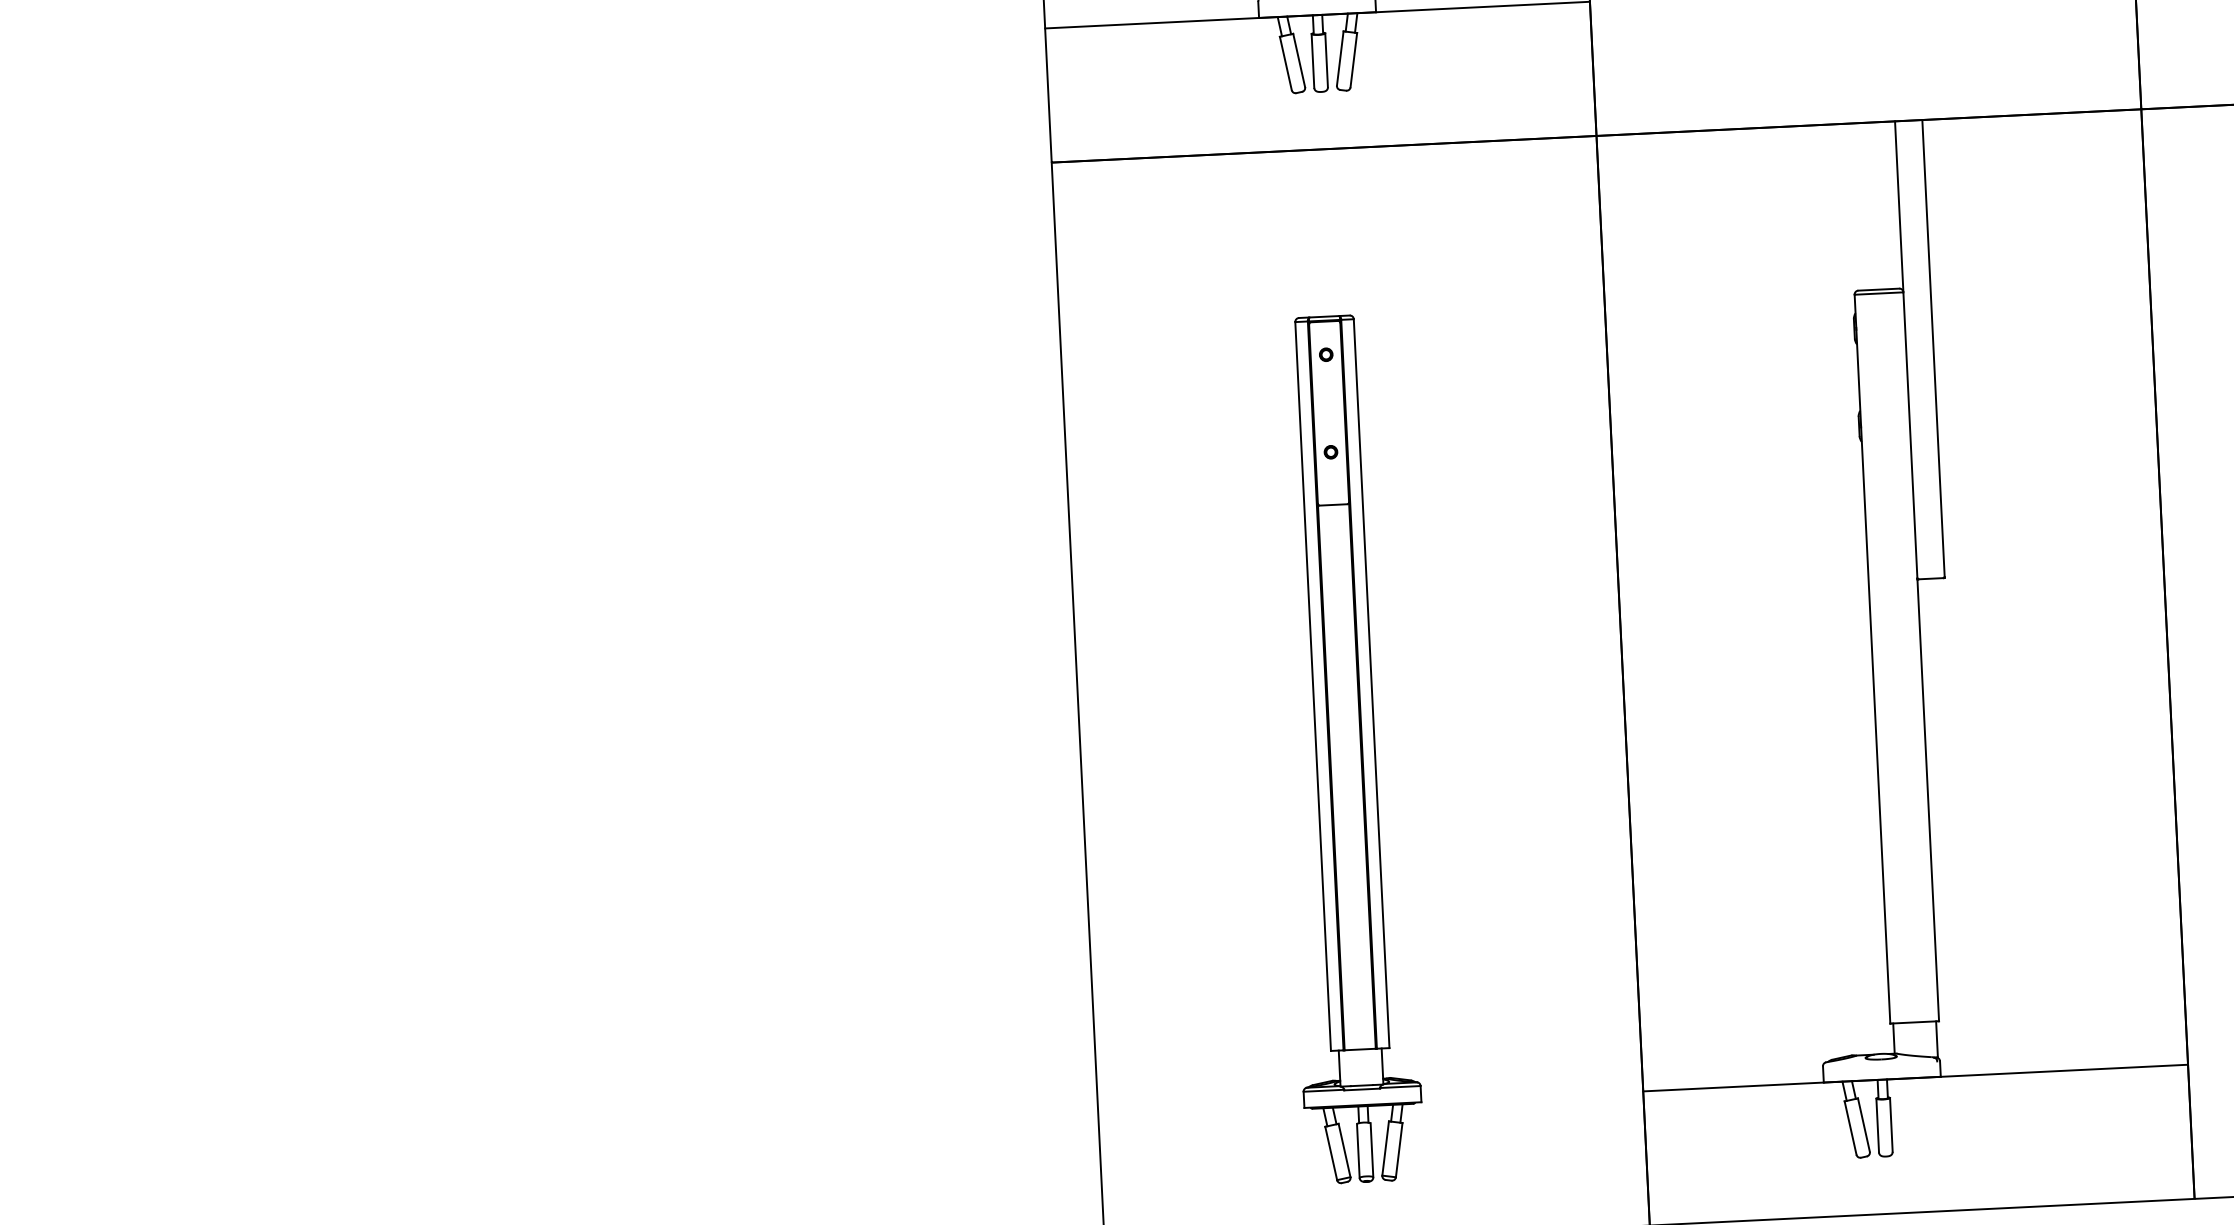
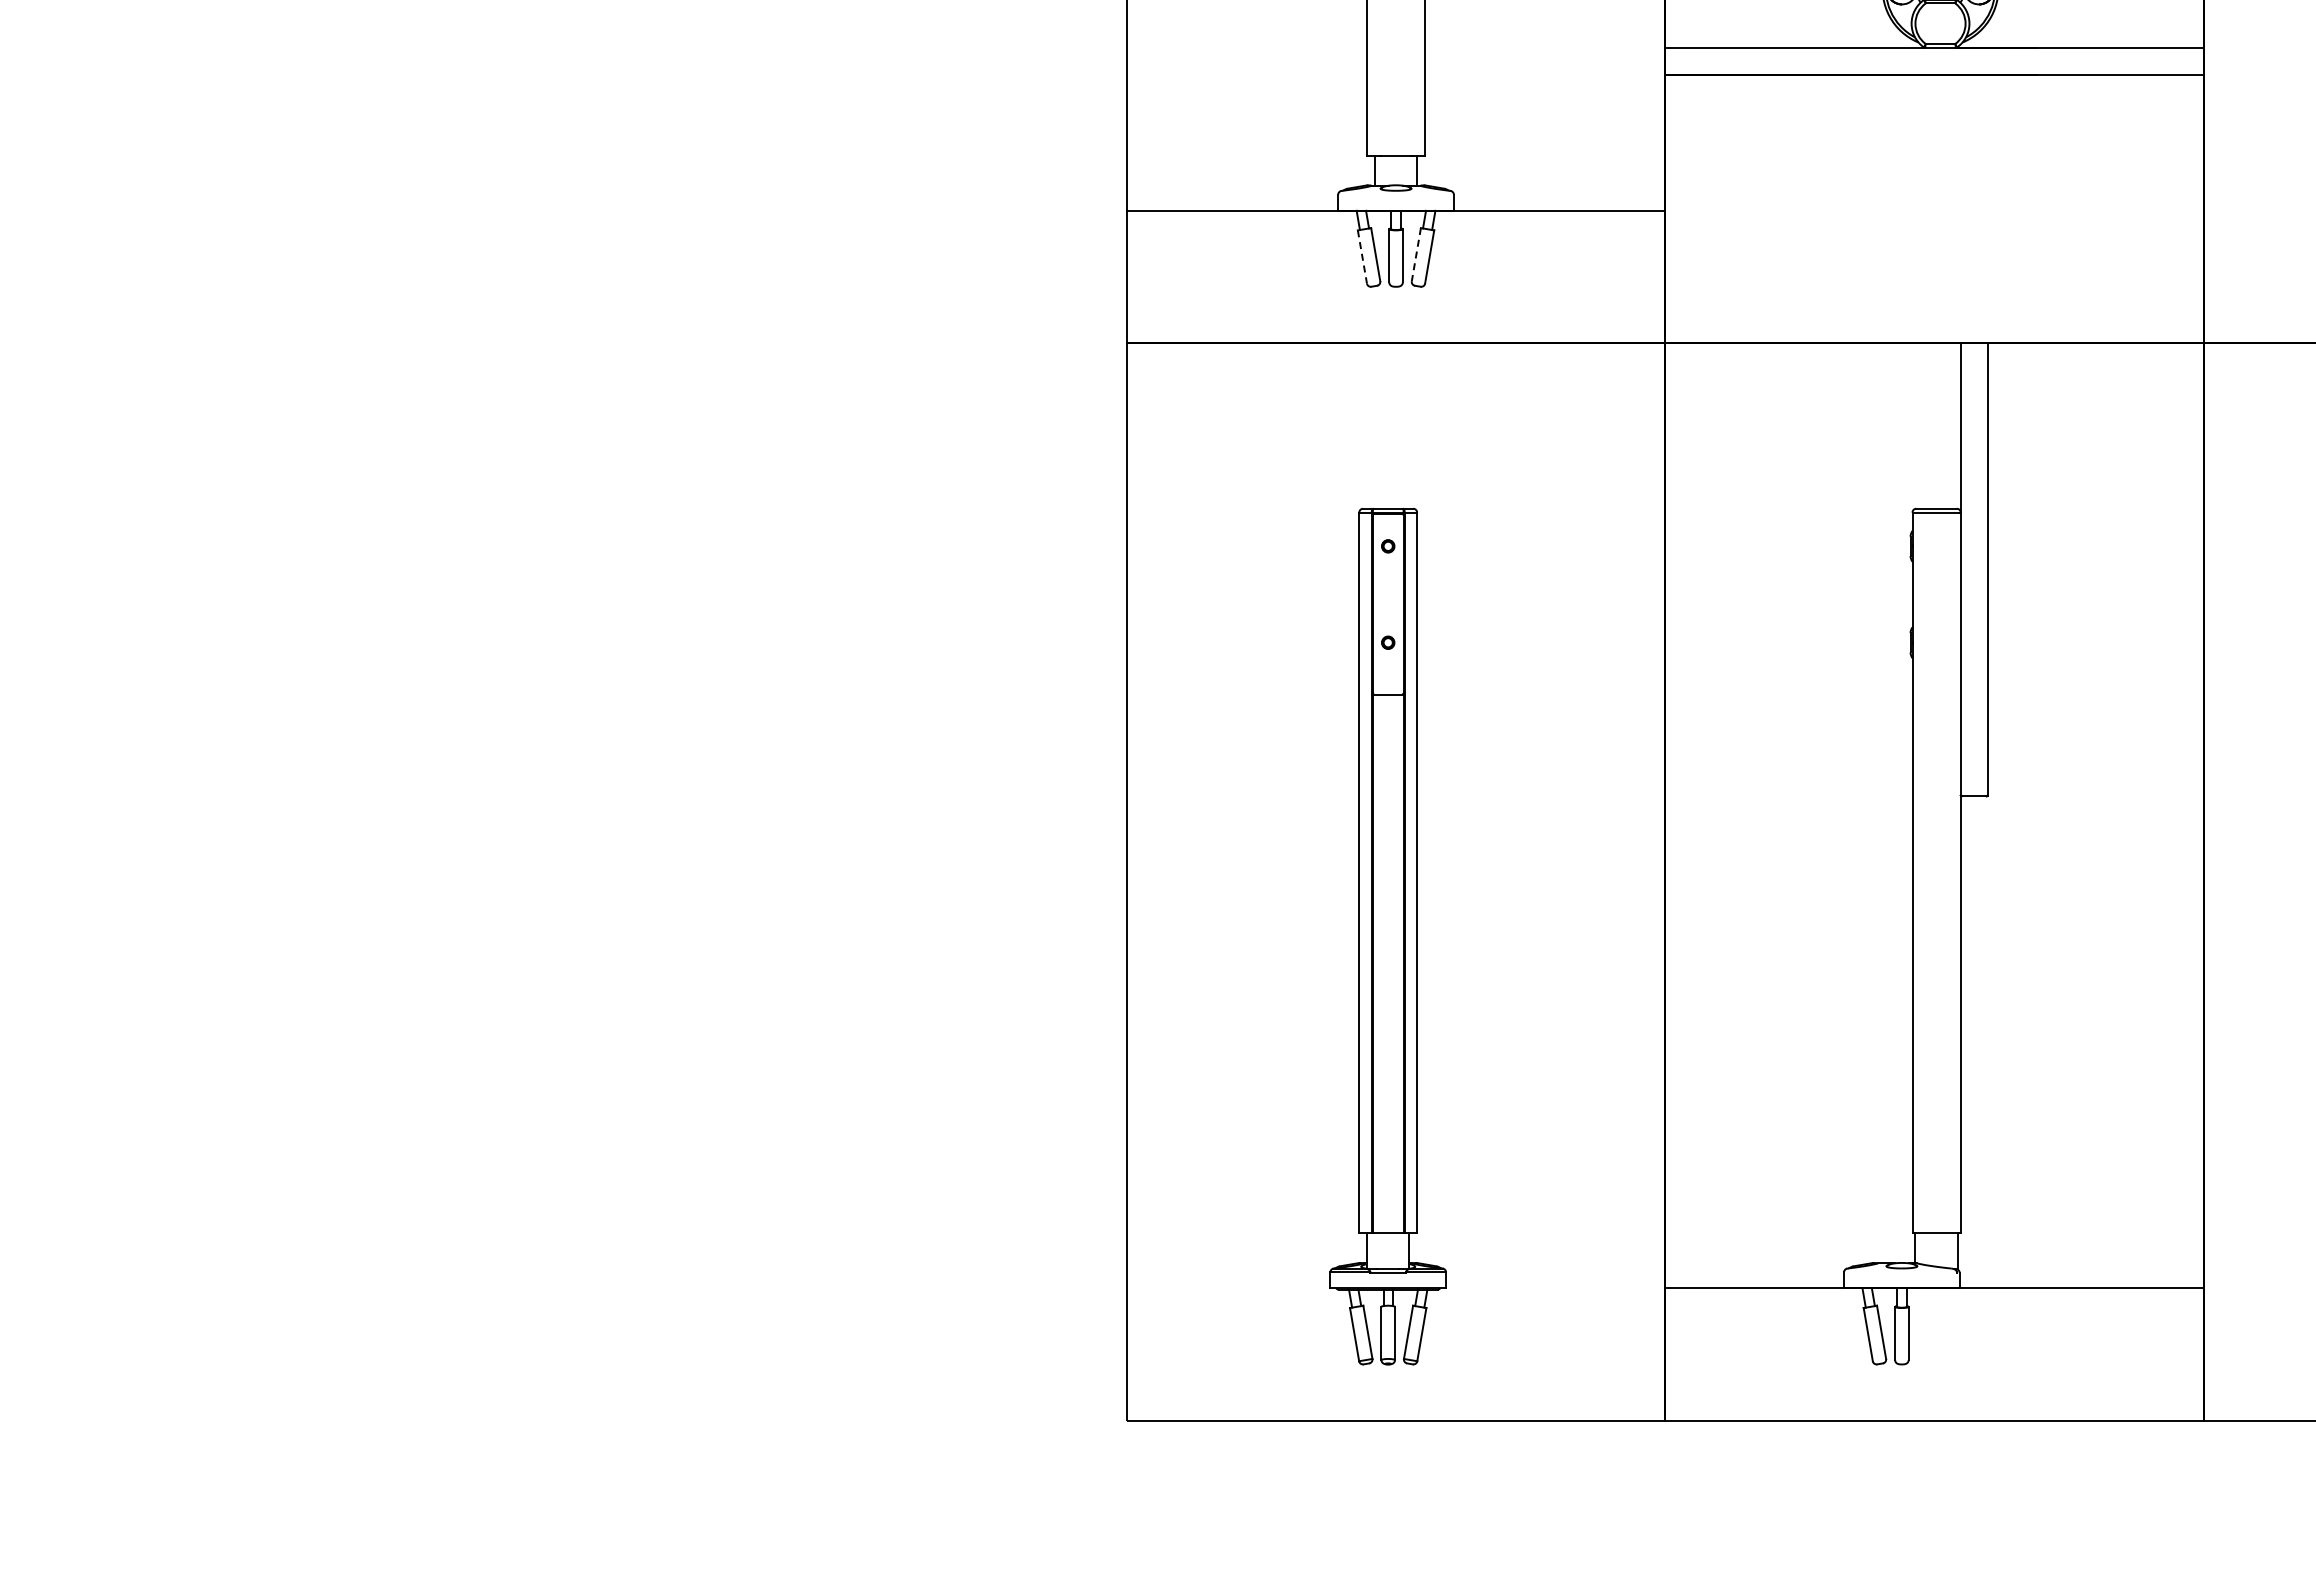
line: (1340, 58) -> (1416, 254), solid -> dashed
line: (1285, 63) -> (1362, 257), solid -> dashed

